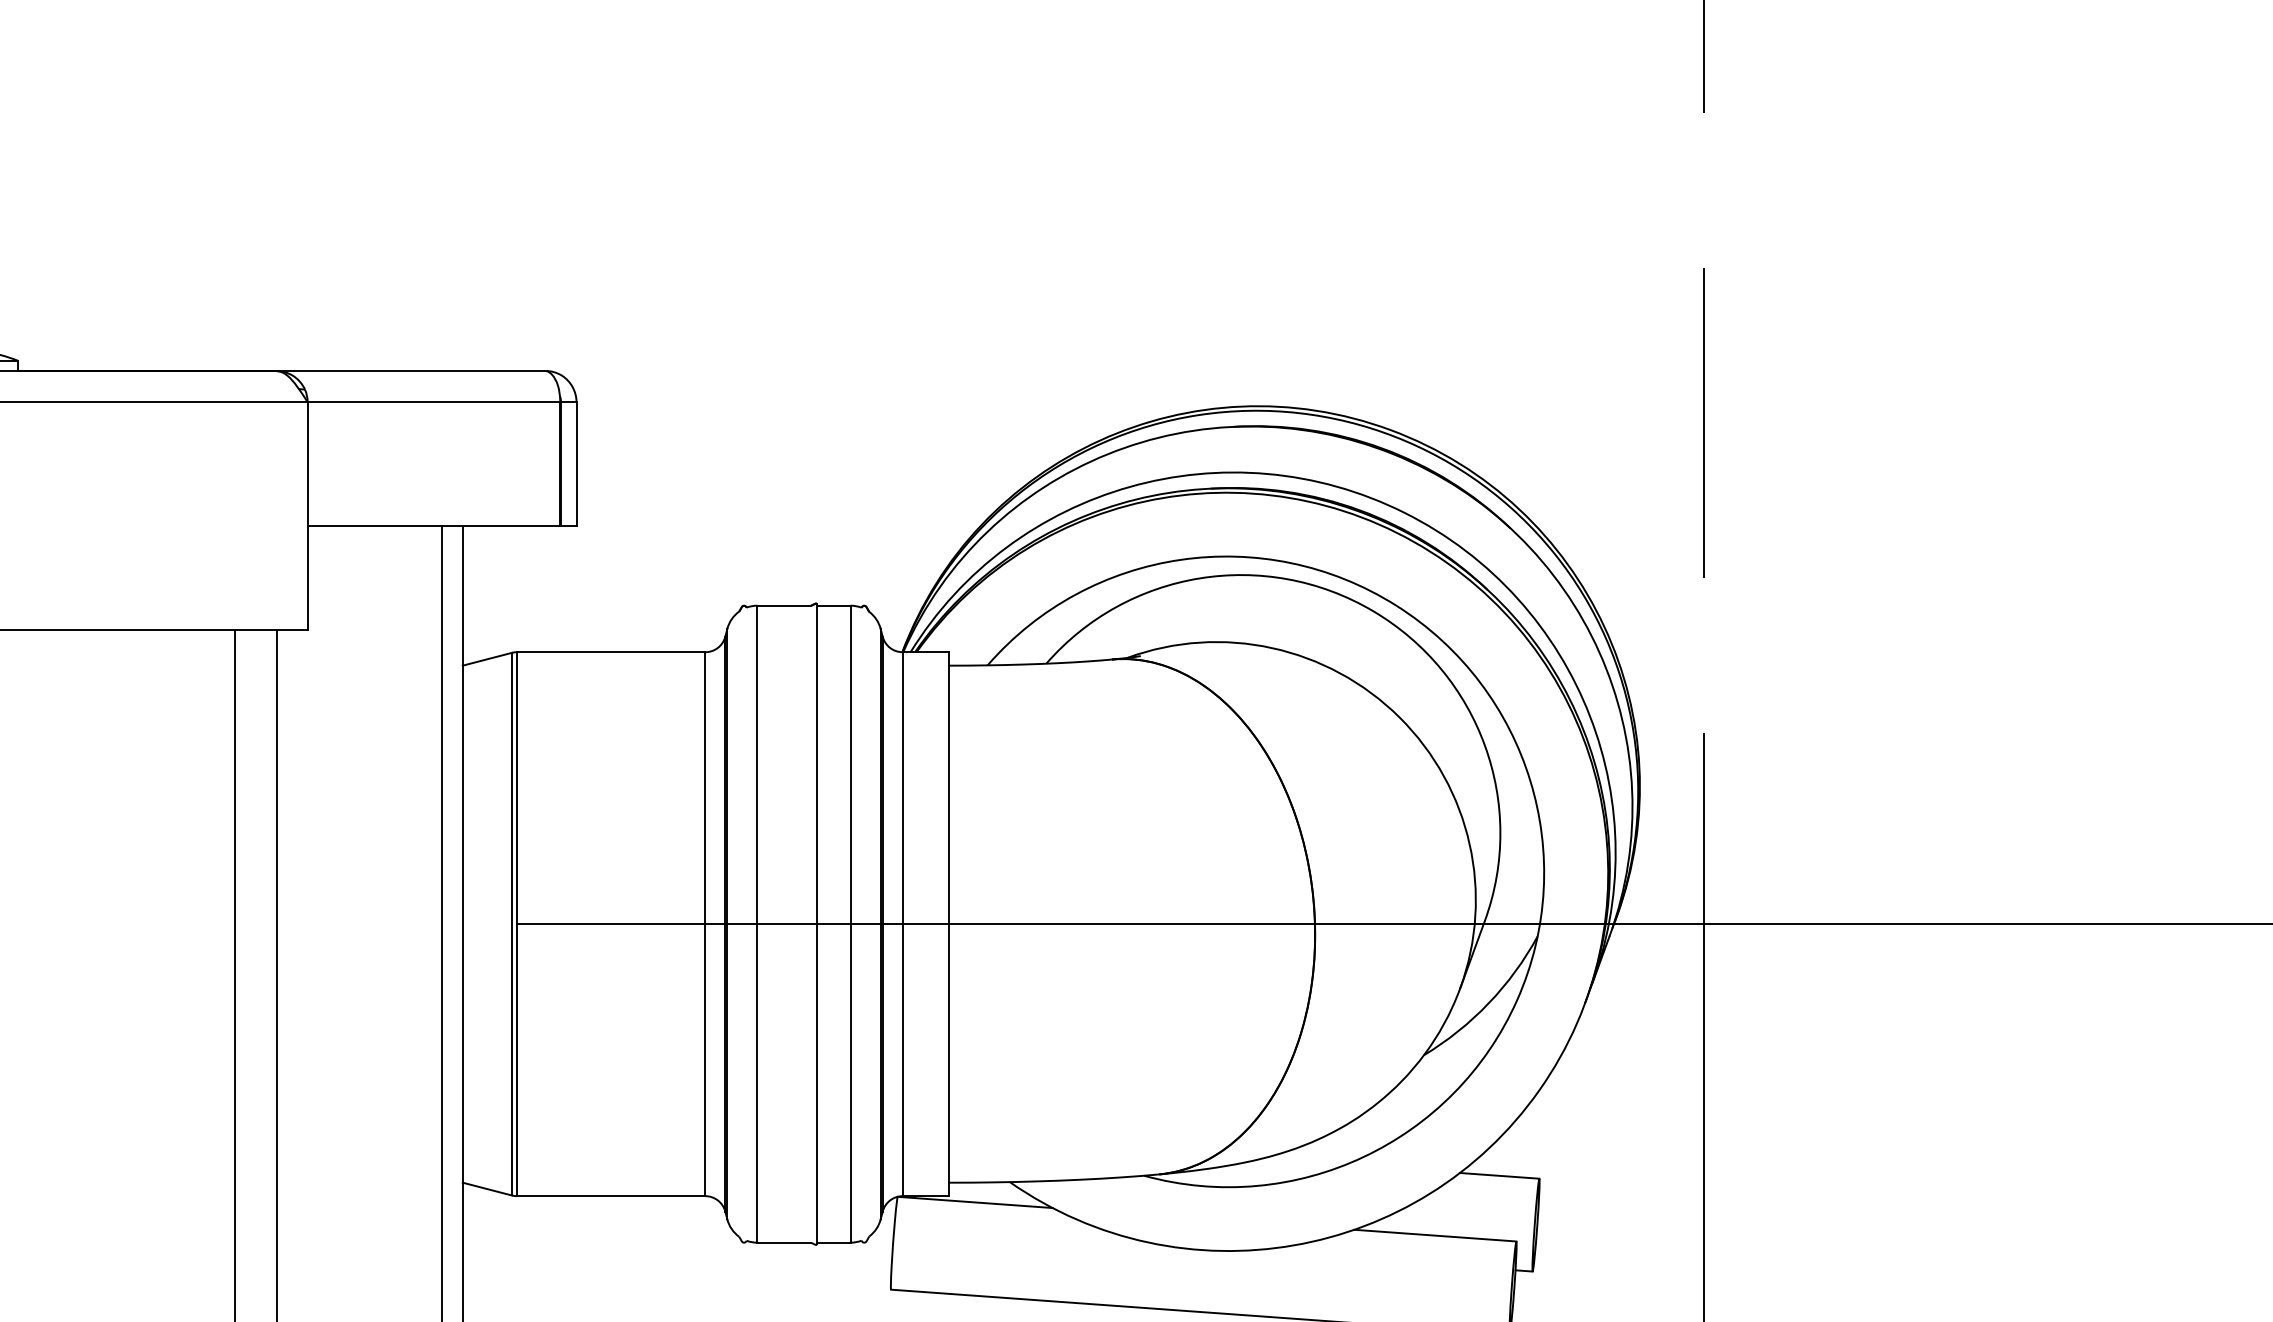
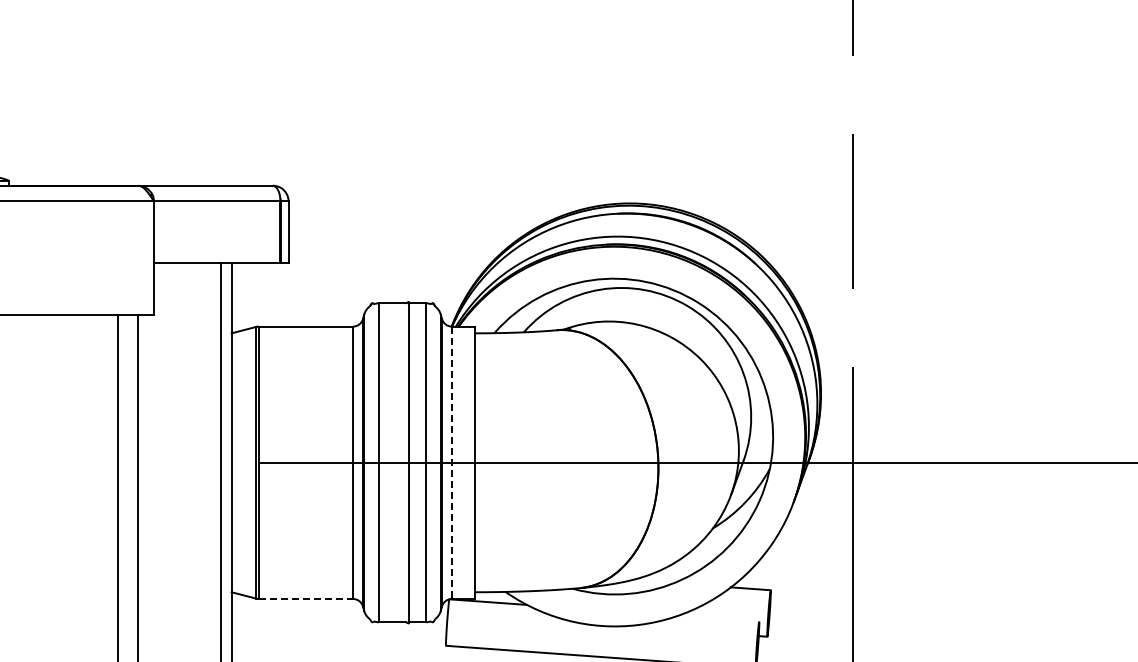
line: (901, 925) -> (451, 463), solid -> dashed
line: (612, 1195) -> (306, 598), solid -> dashed
line: (1435, 1235) -> (718, 618), removed

